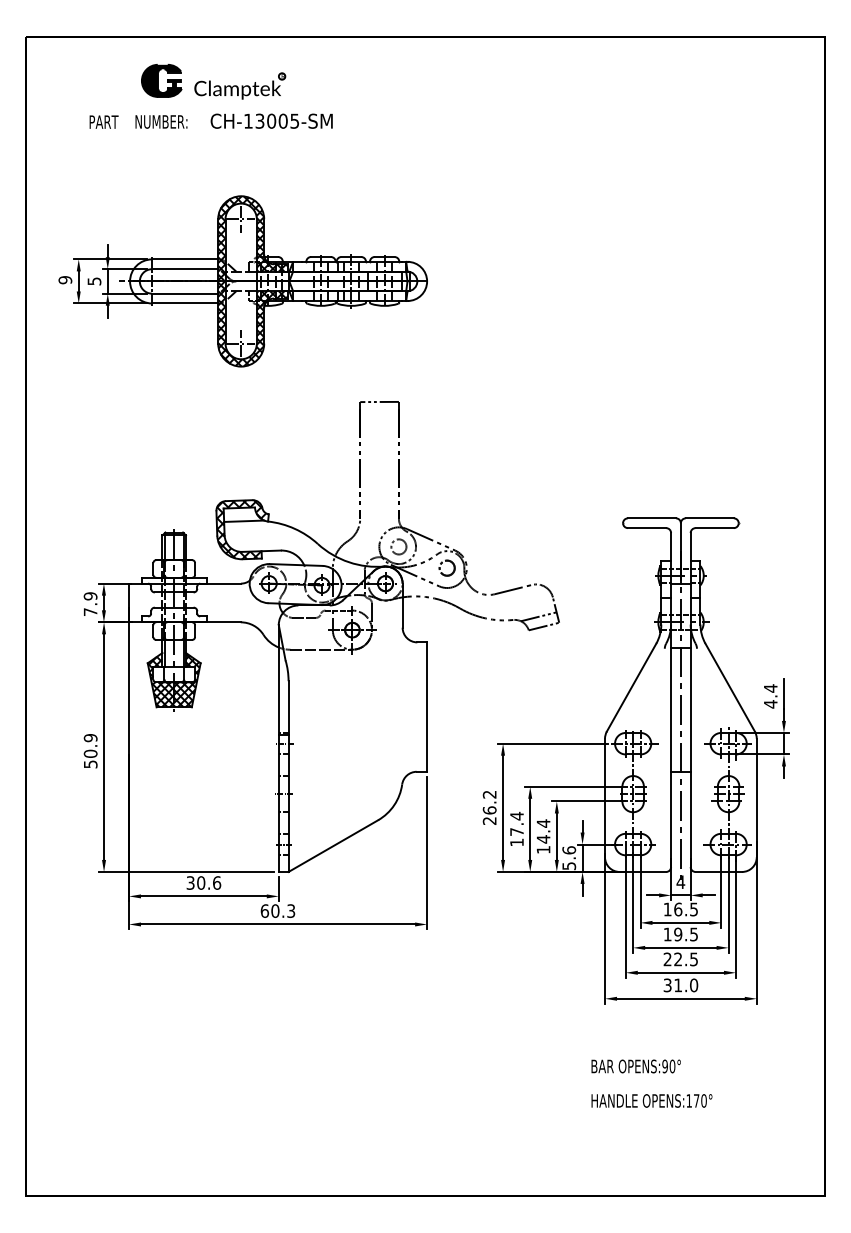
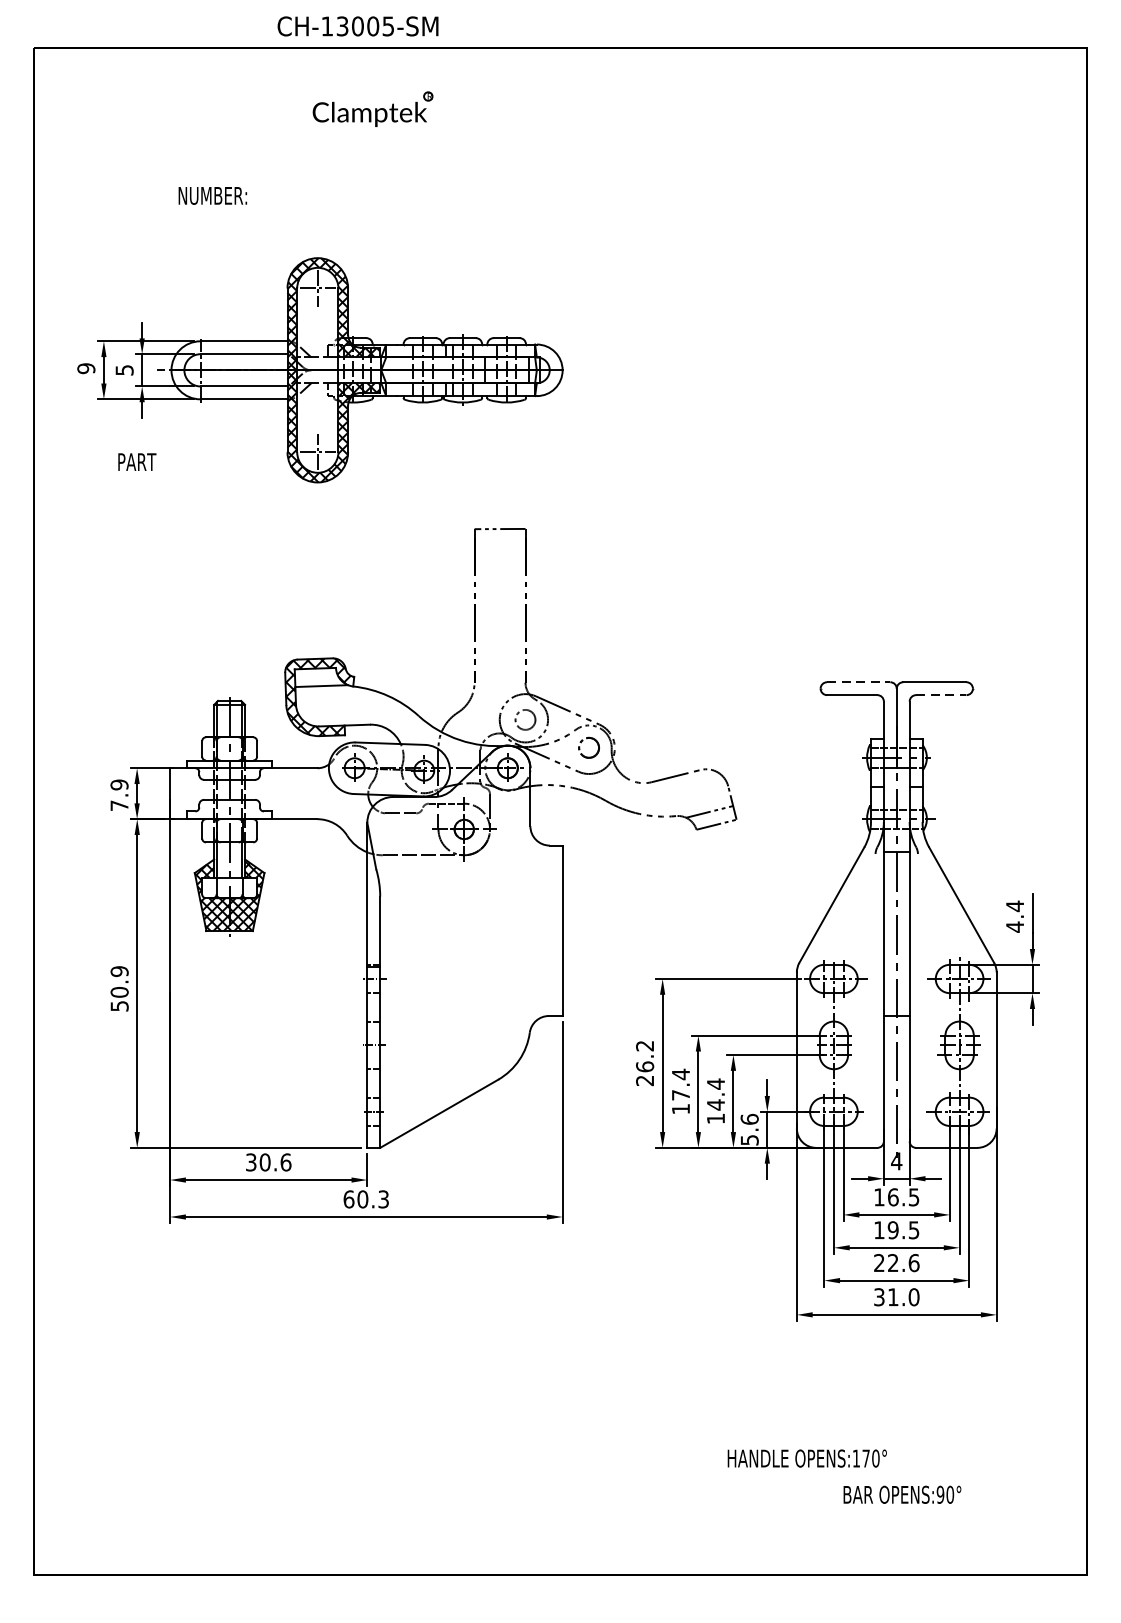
part: (161, 80) -> (212, 105), removed
part: (240, 85) -> (373, 108), moved
text: (271, 120) -> (357, 25), moved
text: (103, 121) -> (136, 461), moved
text: (161, 121) -> (212, 195), moved
line: (652, 518) -> (859, 682), solid -> dashed
line: (715, 528) -> (942, 695), solid -> dashed
text: (694, 959) -> (914, 1263), 22.5 -> 22.6
text: (635, 1066) -> (901, 1494), moved
text: (651, 1100) -> (806, 1457), moved

